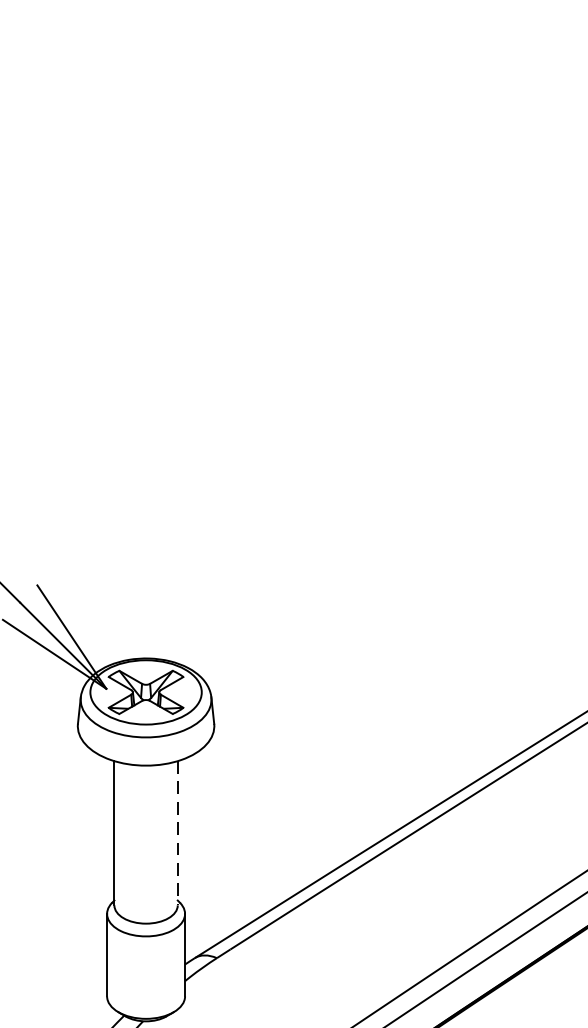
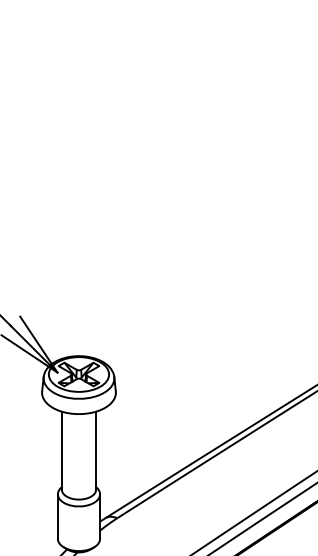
line: (178, 834) -> (96, 451), dashed -> solid

